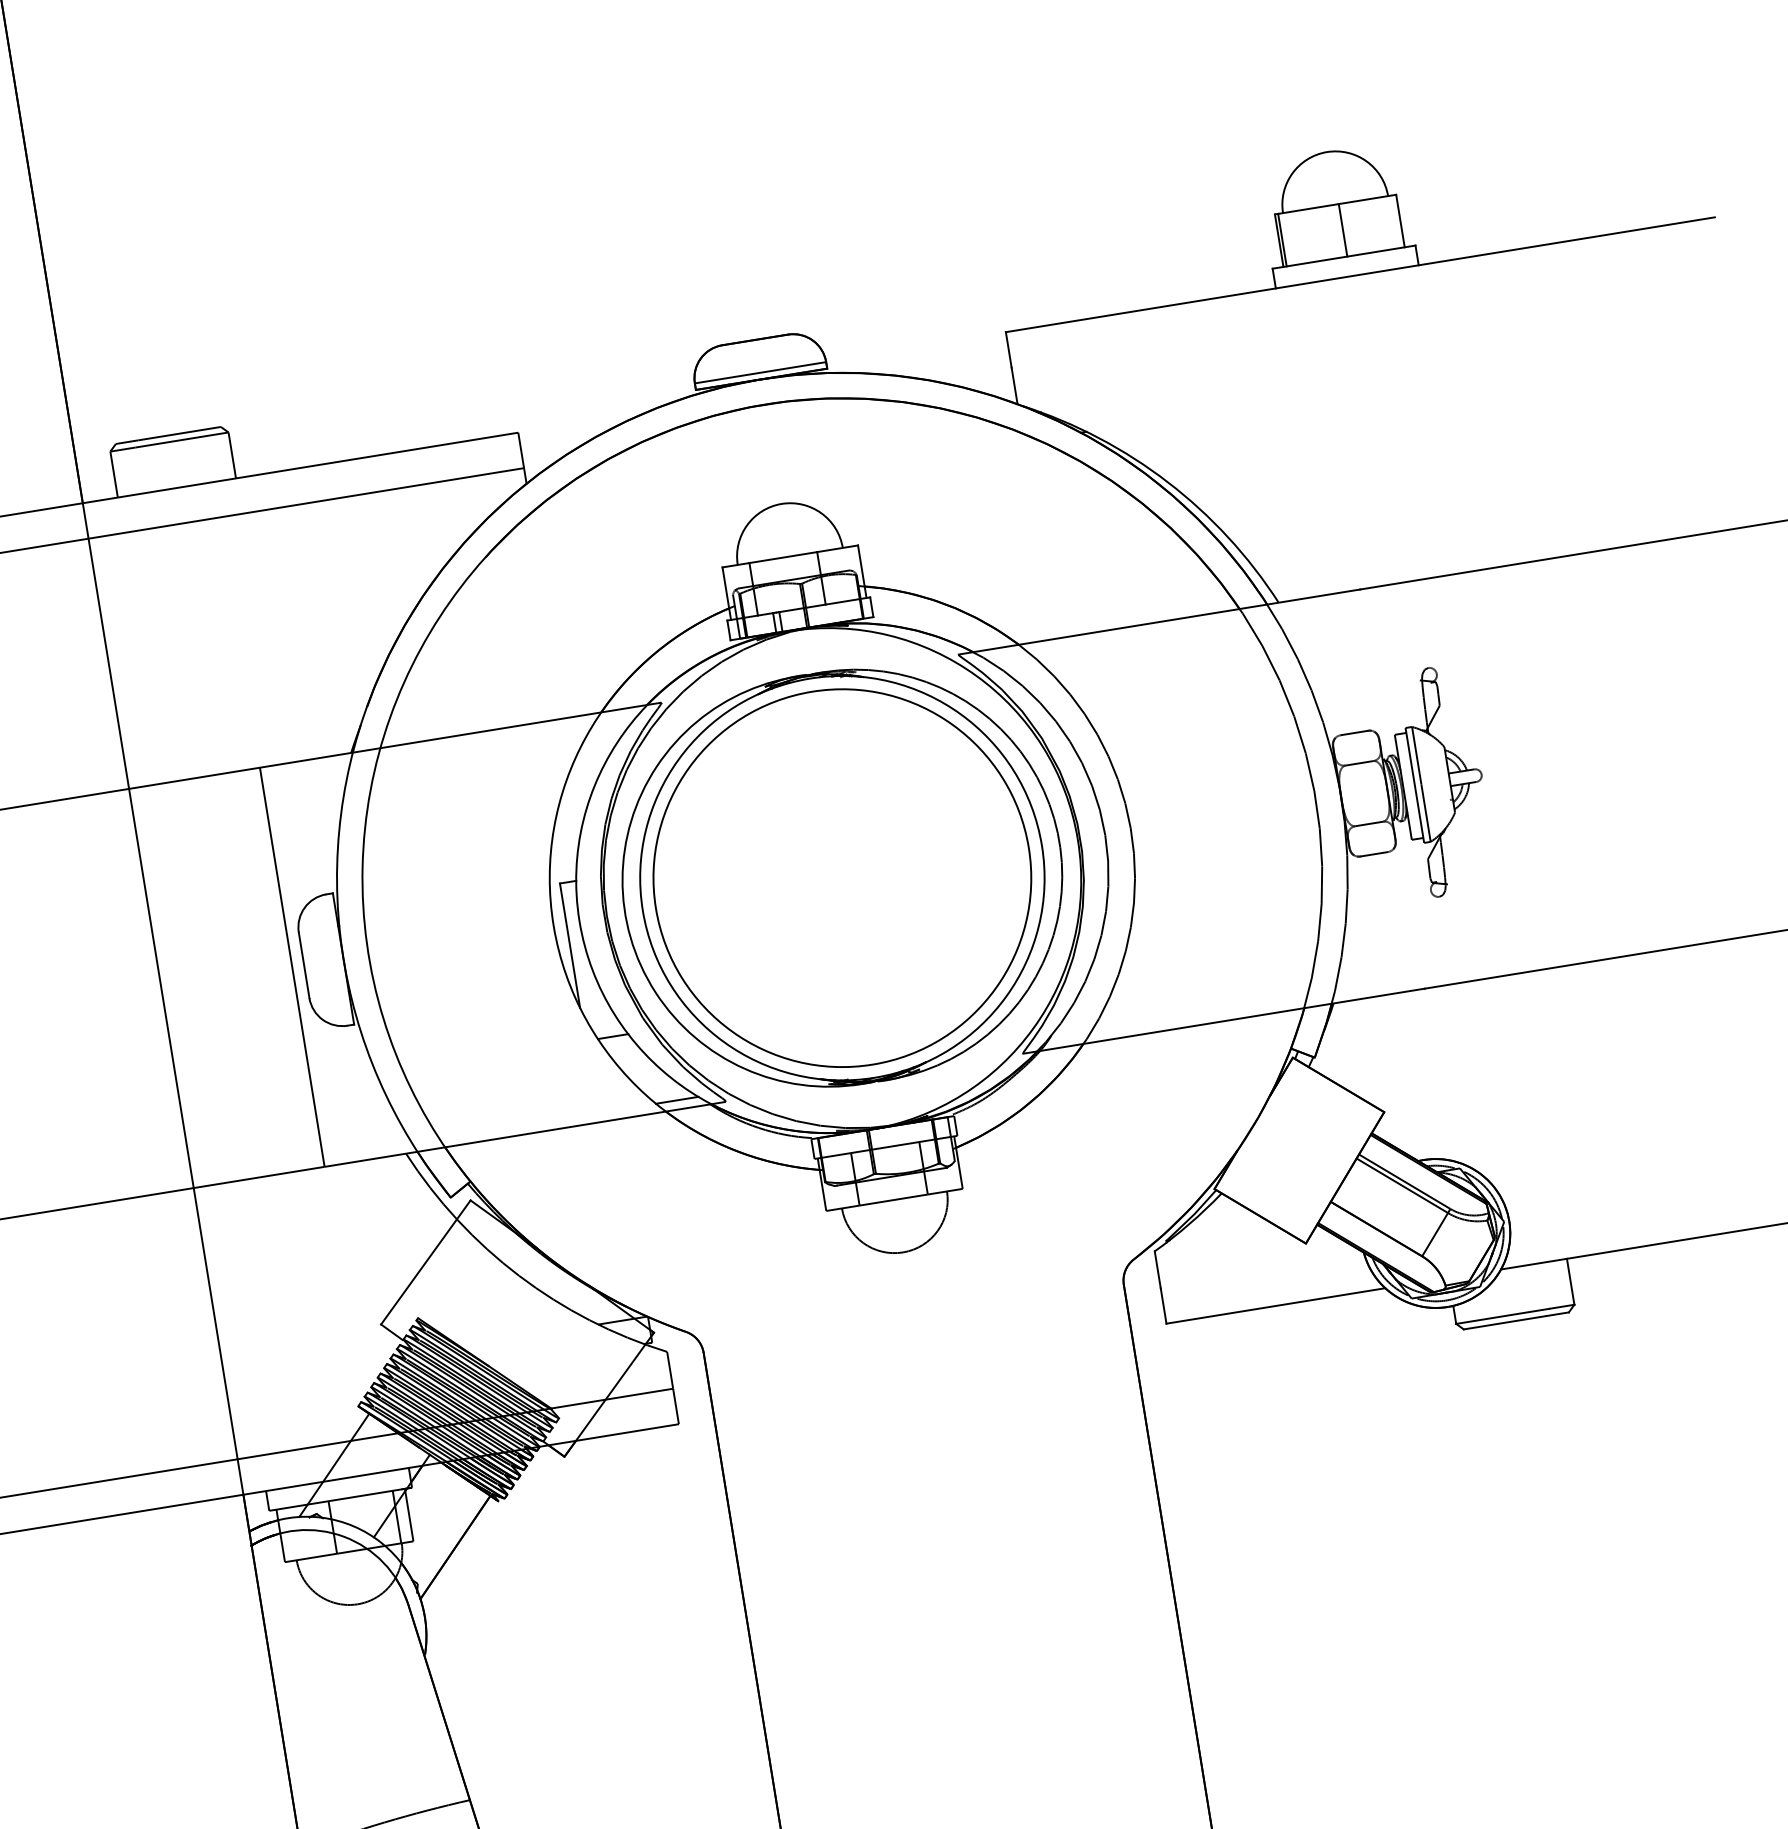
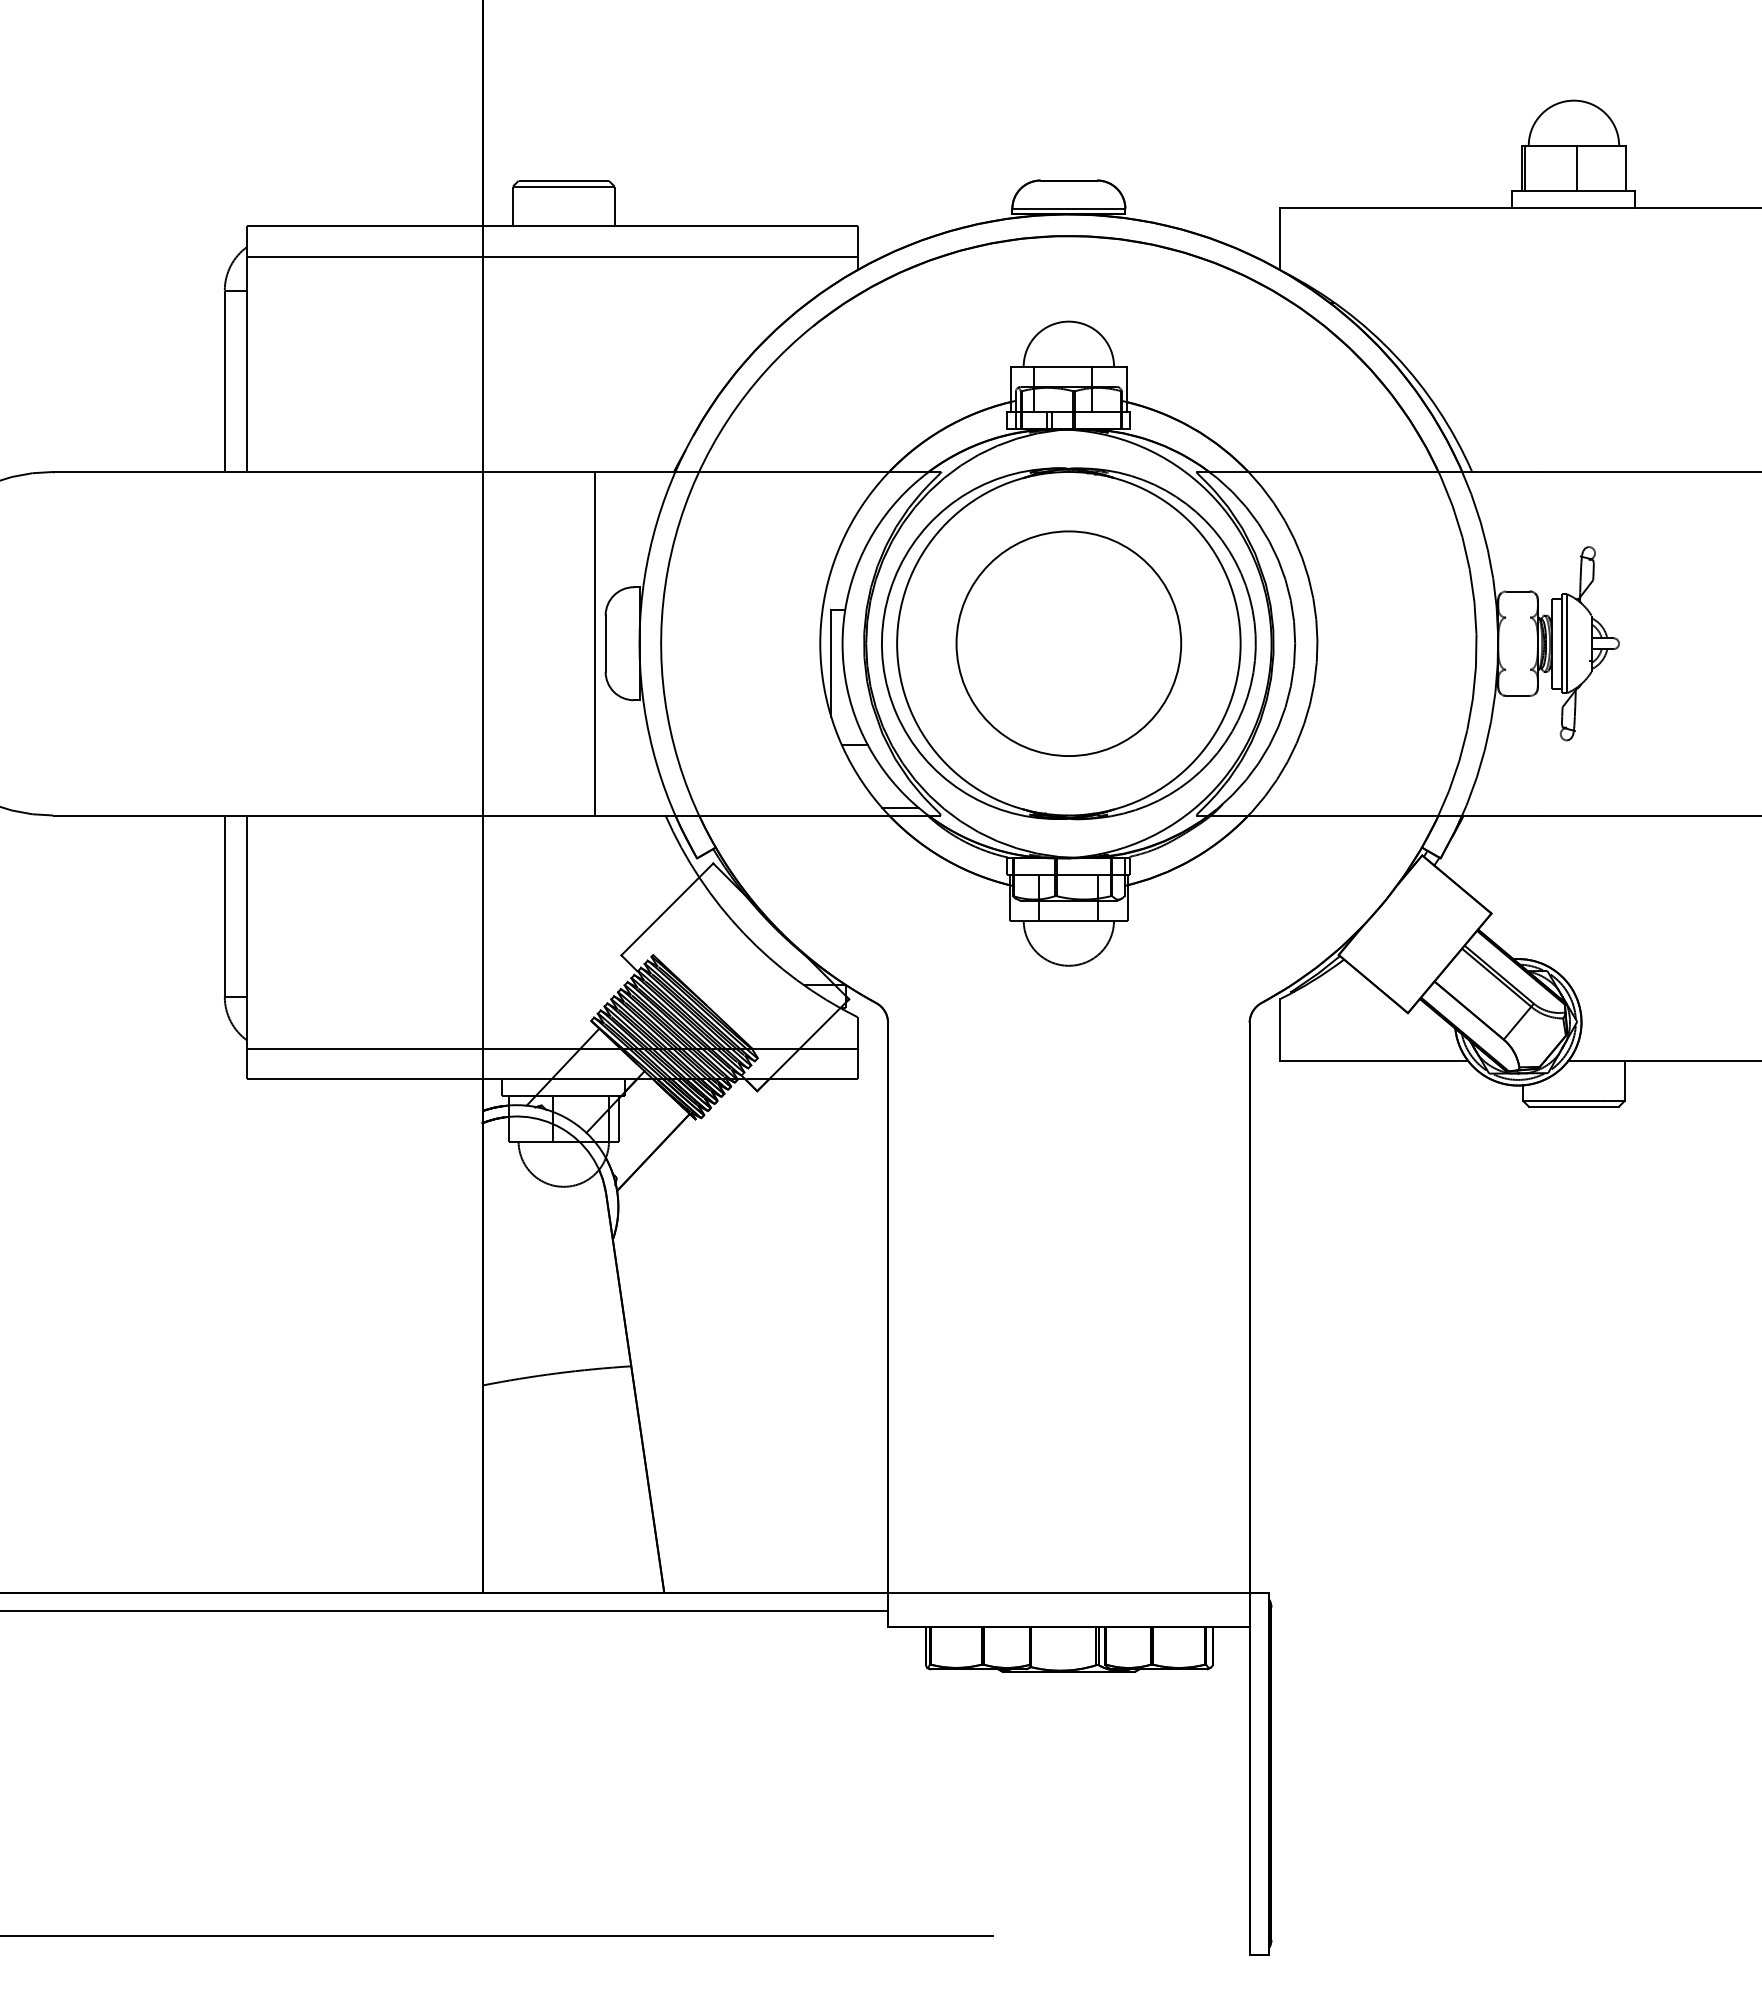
line: (1359, 763) -> (1518, 617), removed
line: (1369, 823) -> (1518, 669), removed
circle: (841, 877) -> (1068, 643), size x0.7

